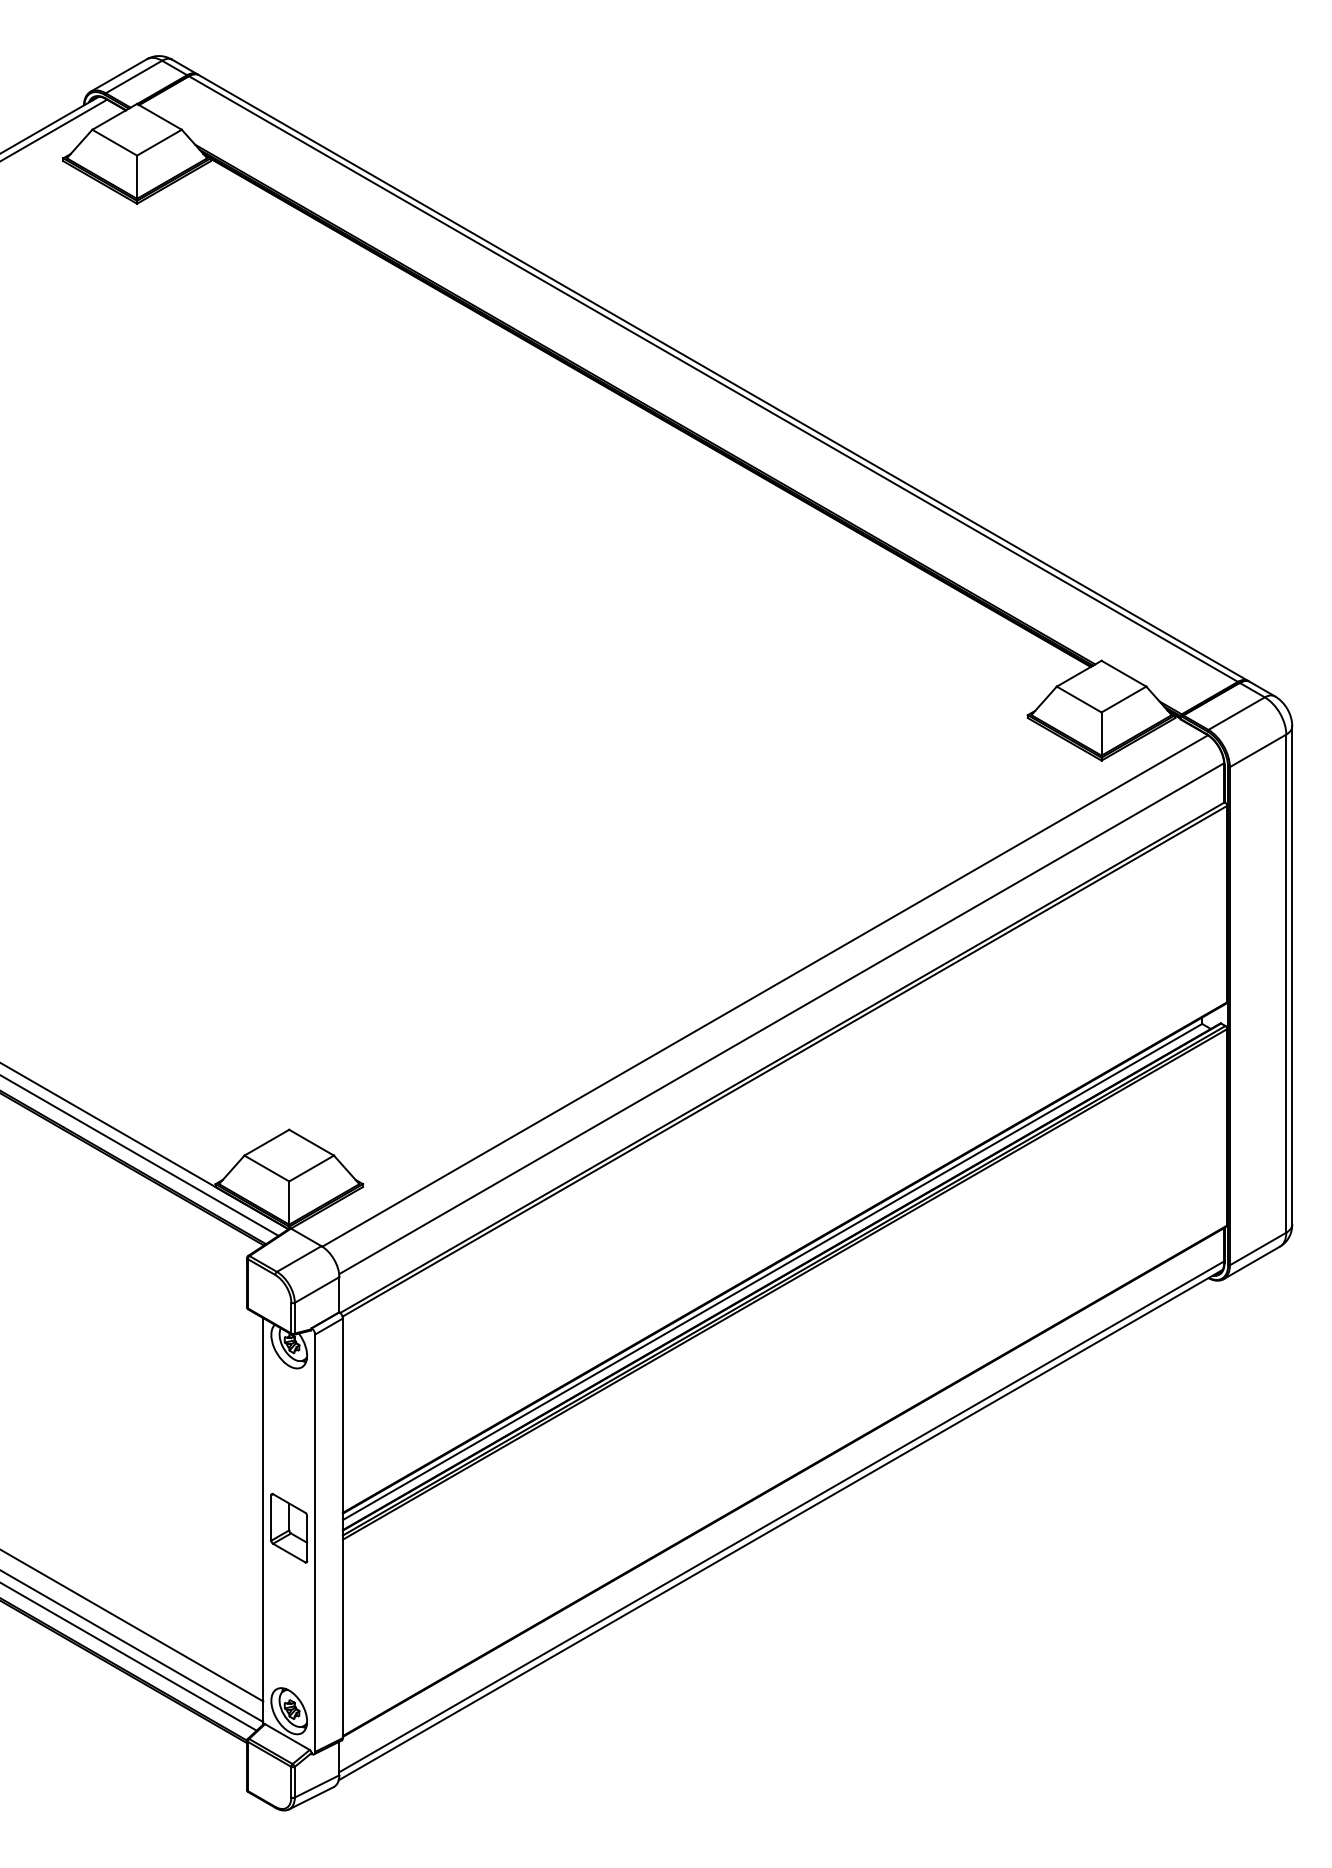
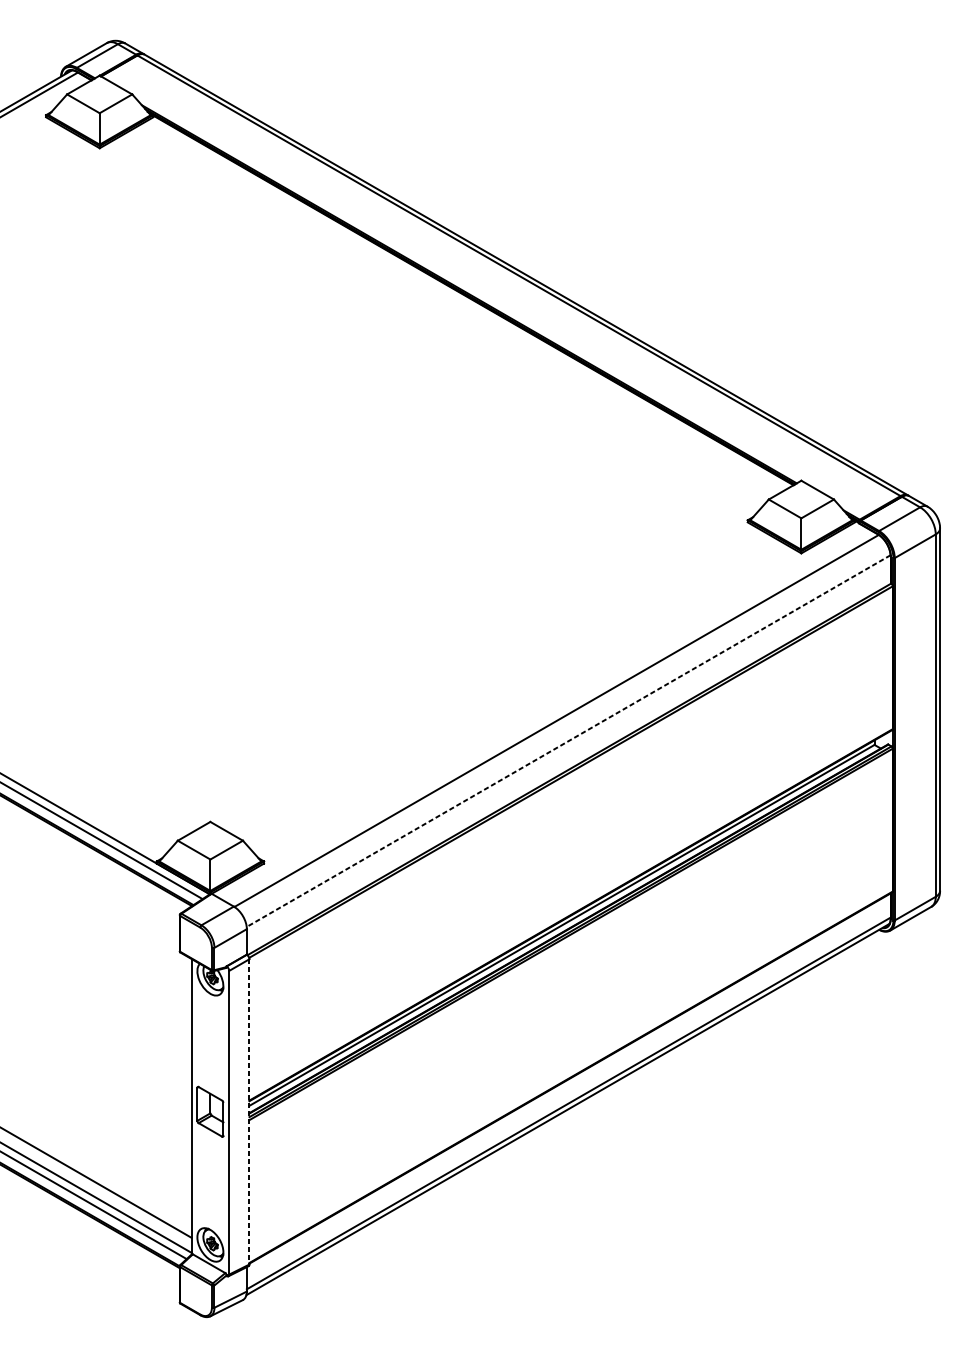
line: (781, 1018) -> (568, 740), solid -> dashed
line: (342, 1528) -> (249, 1111), solid -> dashed

